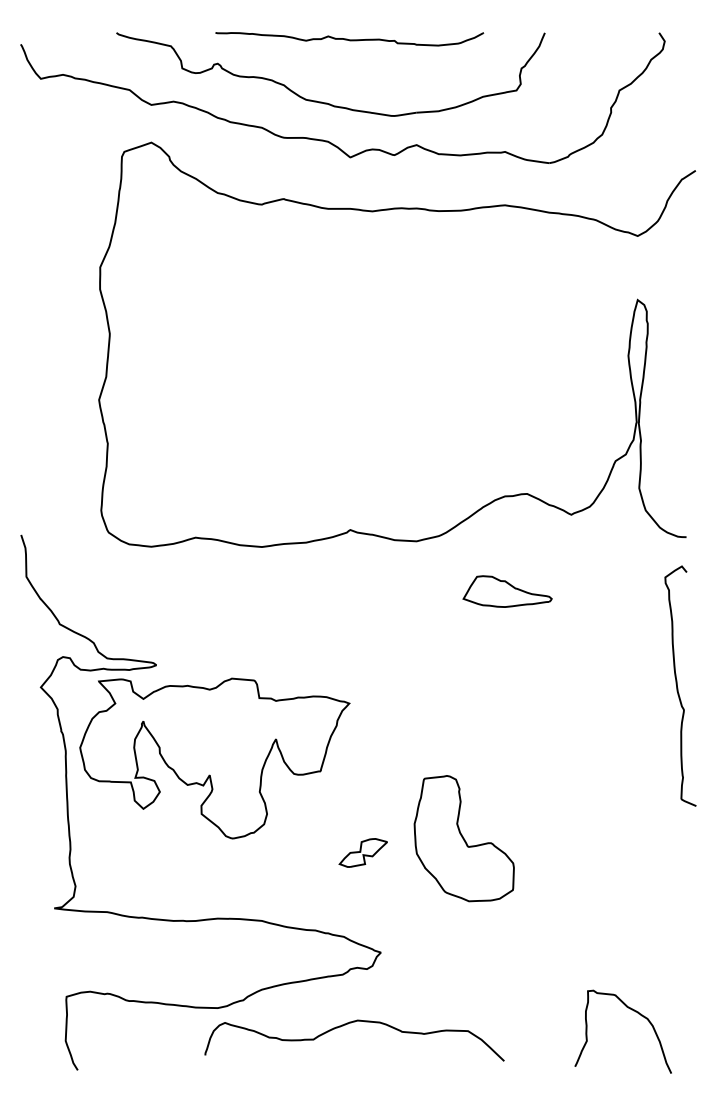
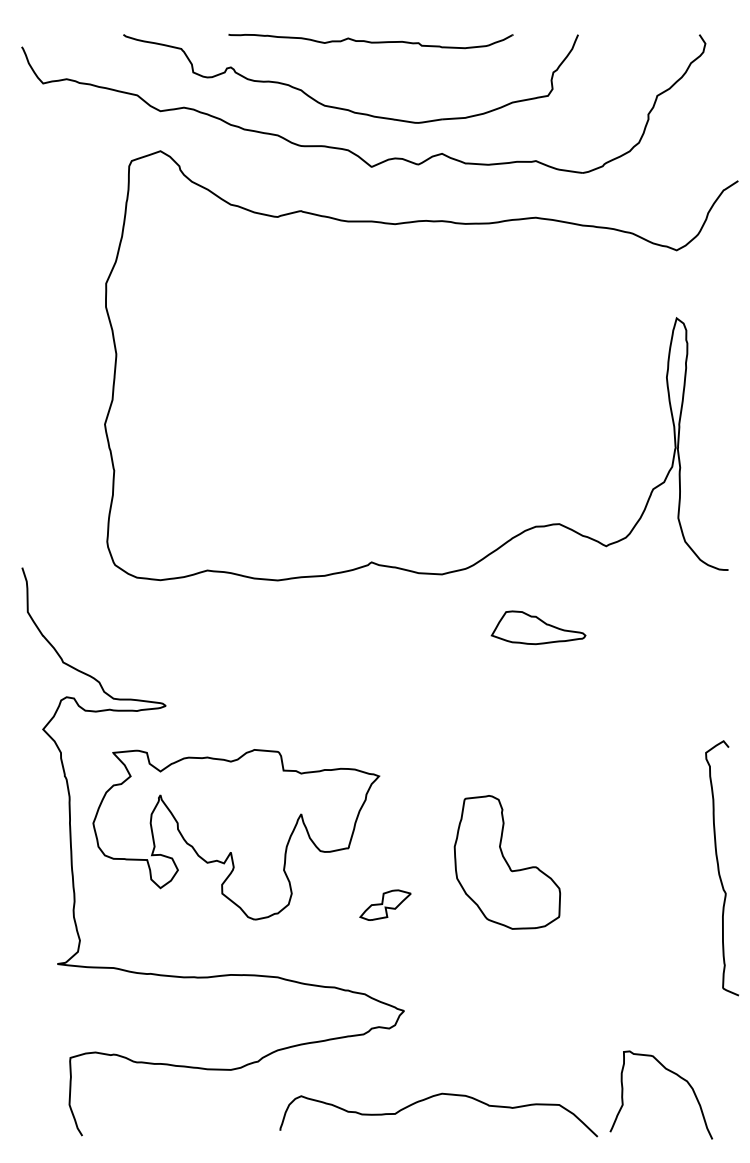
curve: (677, 685) -> (718, 867), moved
part: (214, 758) -> (235, 834), moved
part: (463, 838) -> (506, 862), moved
curve: (348, 1024) -> (432, 1097), moved

